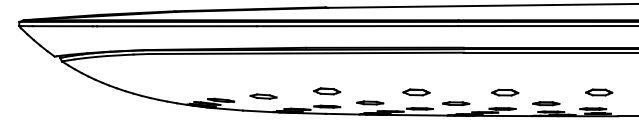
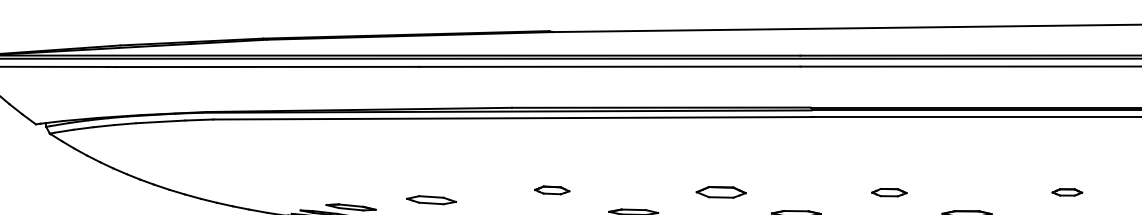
part: (327, 91) -> (552, 190), size x0.7
part: (505, 92) -> (889, 192), size x0.7
part: (599, 92) -> (1067, 192), size x0.6

